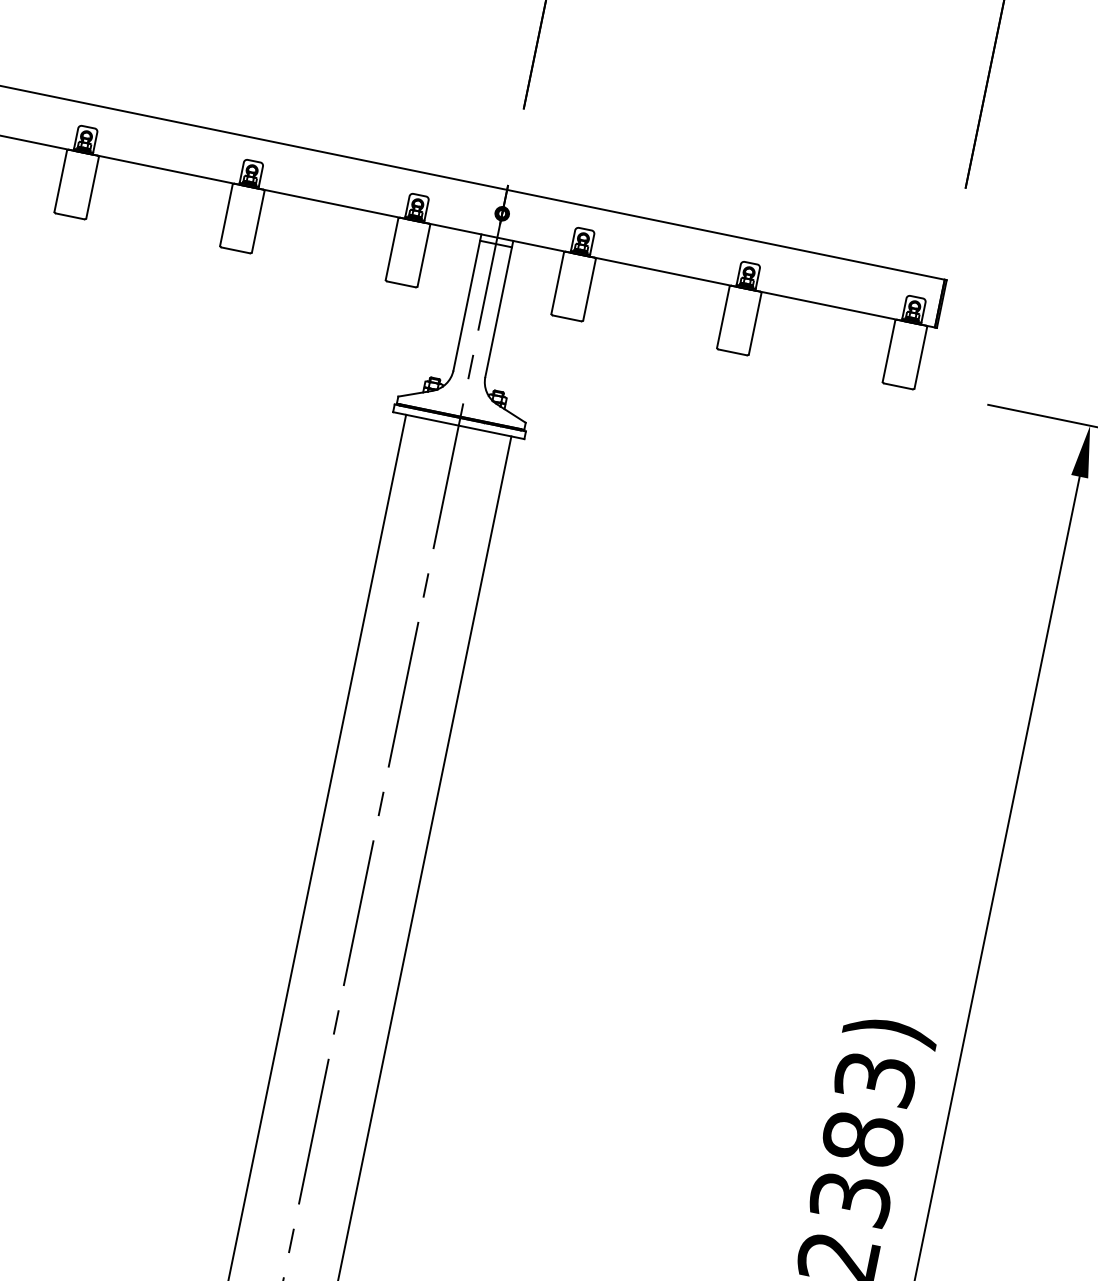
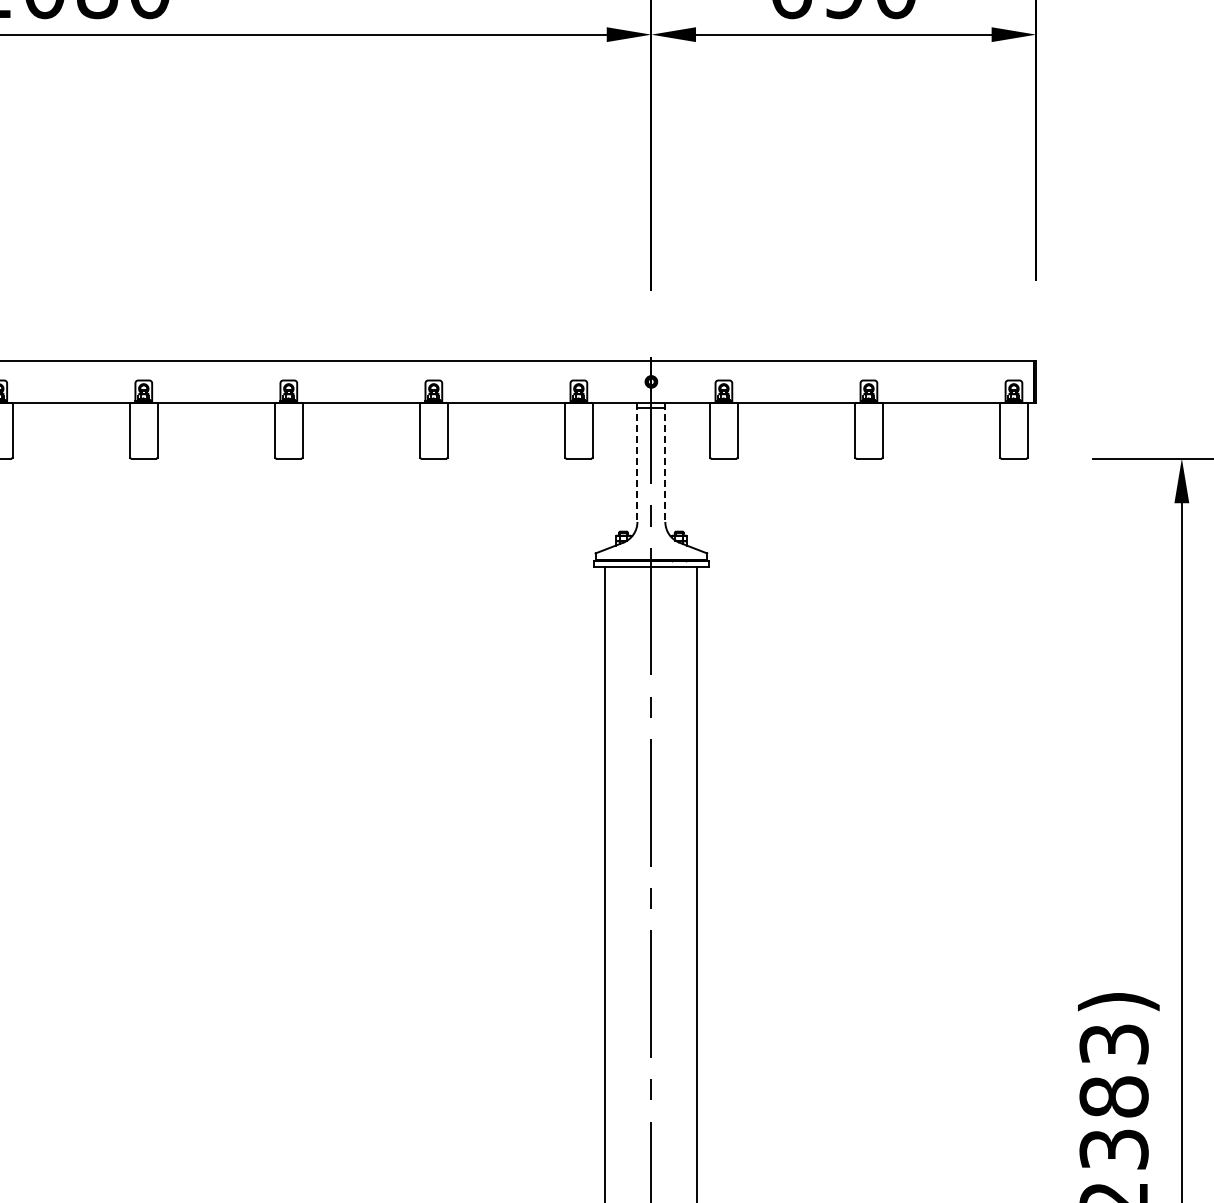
line: (467, 302) -> (637, 462), solid -> dashed
line: (499, 309) -> (665, 462), solid -> dashed

